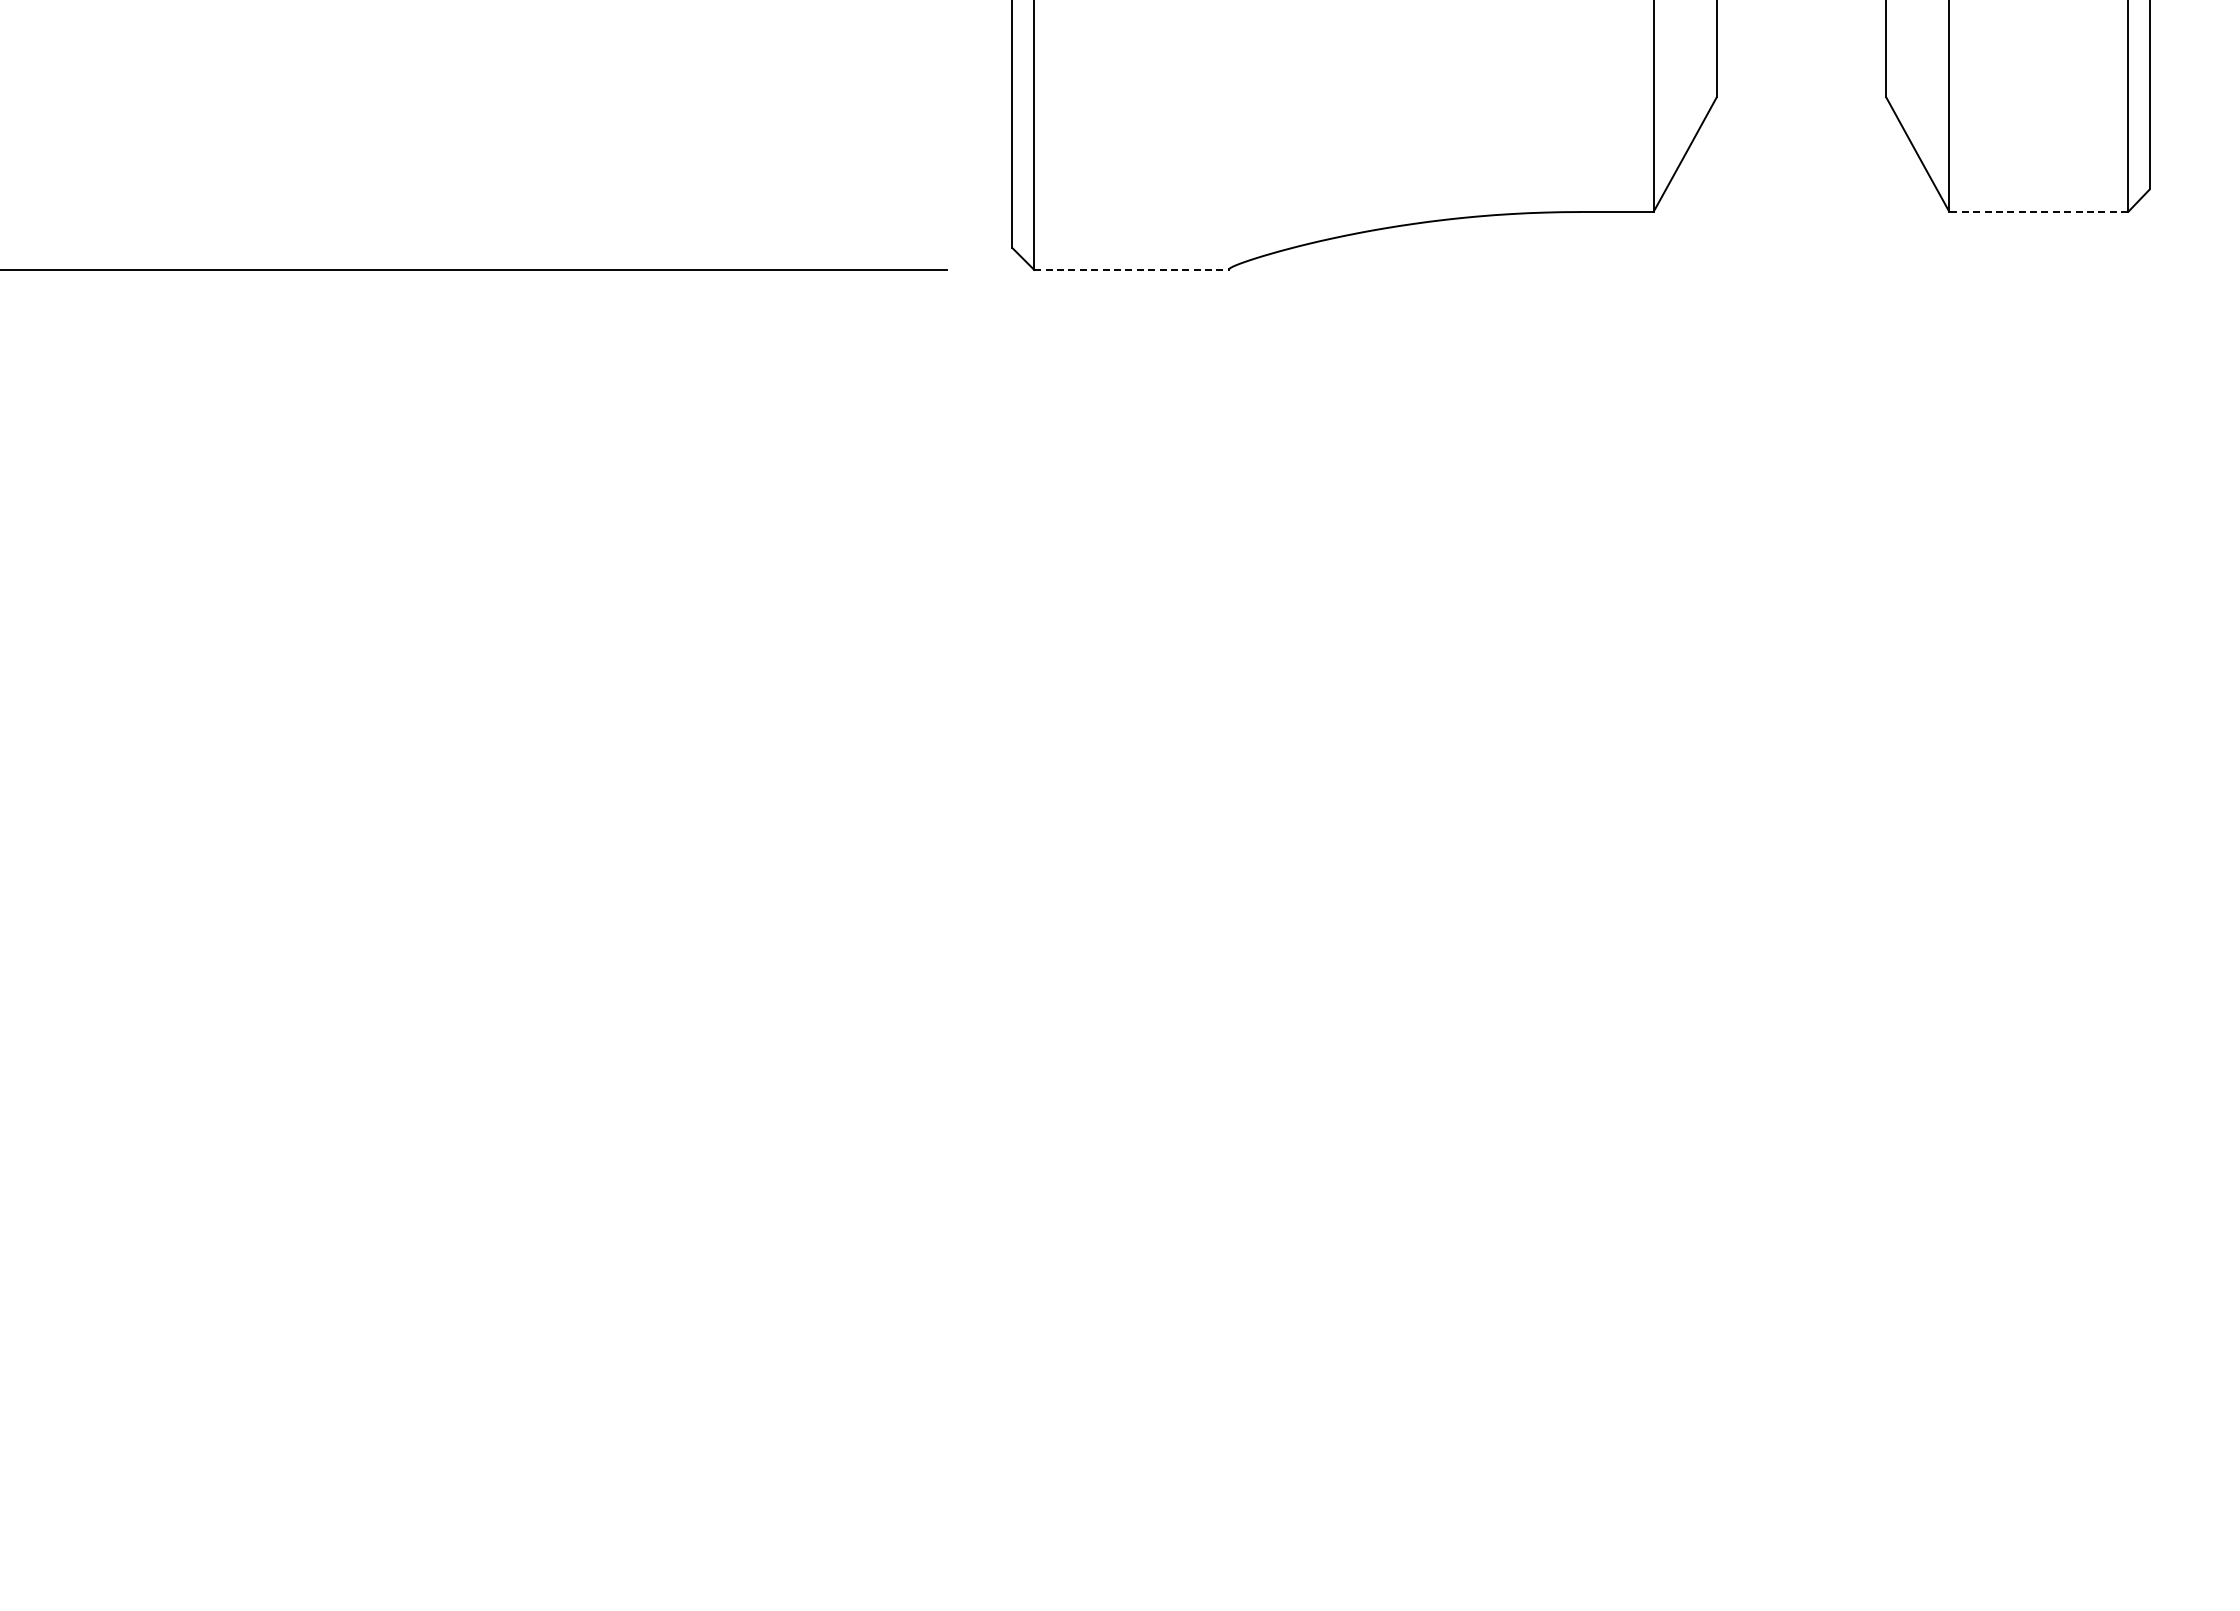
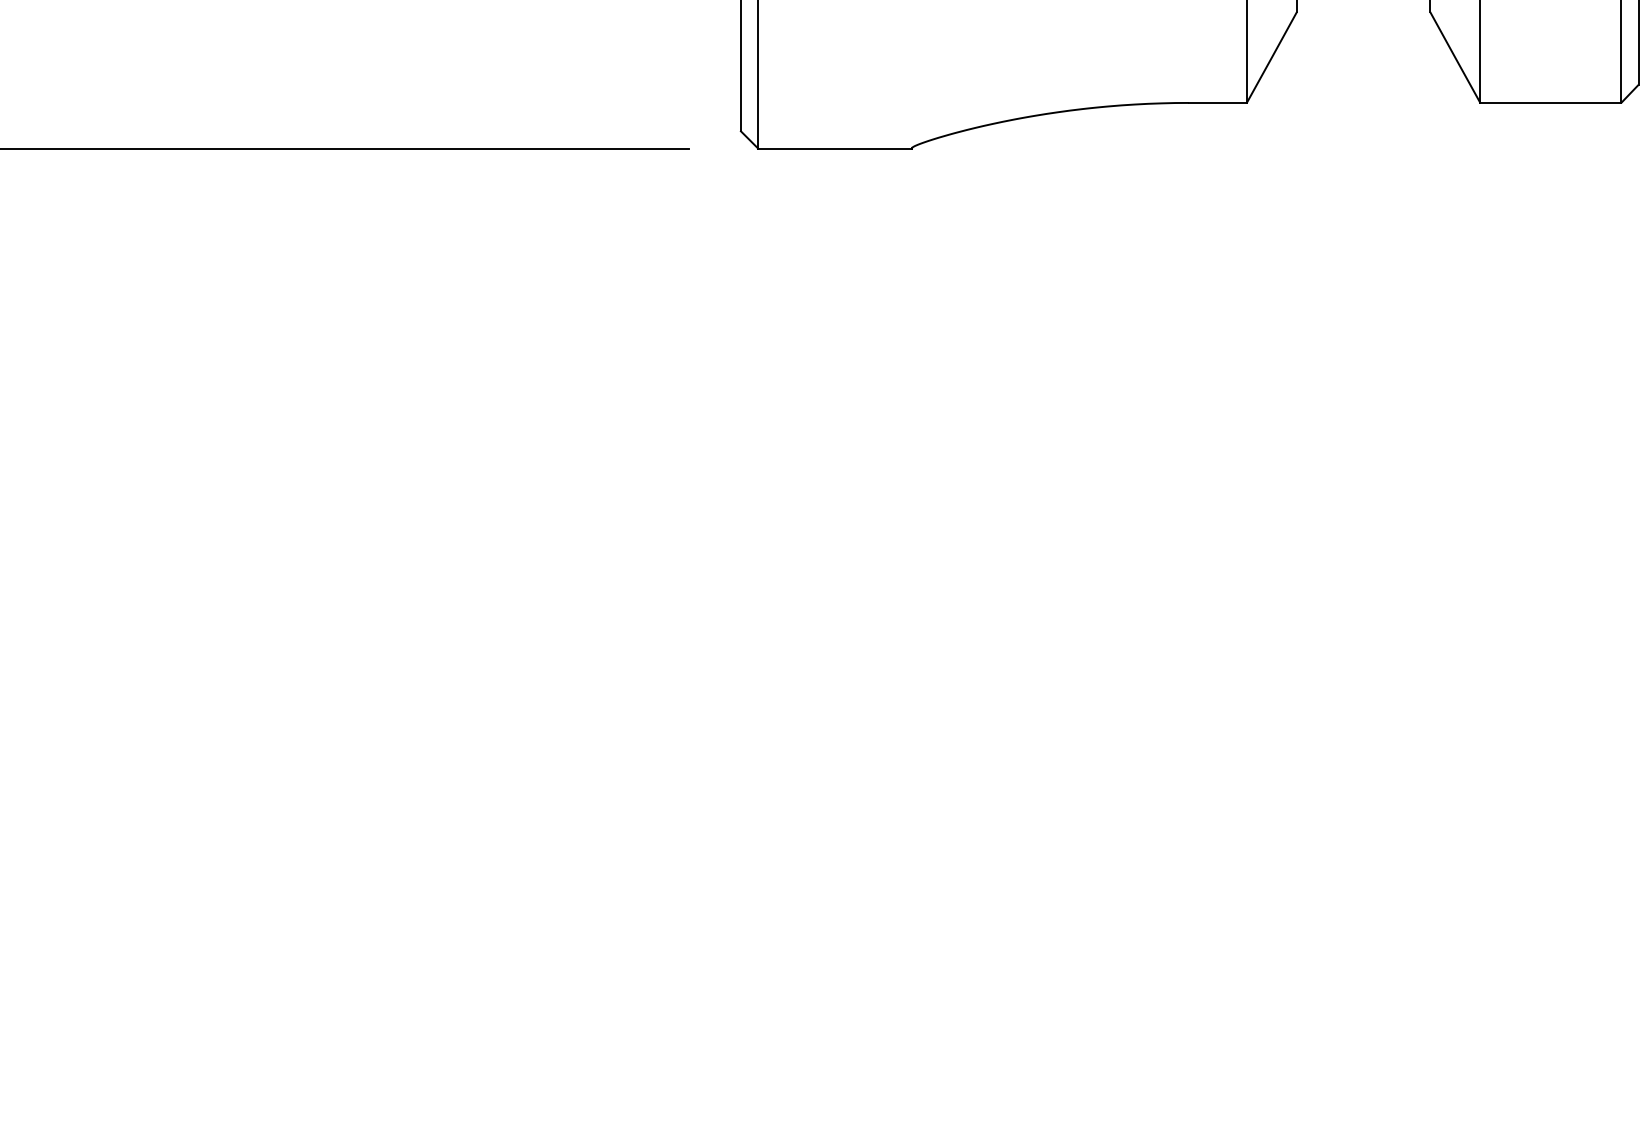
line: (2038, 212) -> (1550, 103), dashed -> solid
line: (1131, 269) -> (834, 148), dashed -> solid

